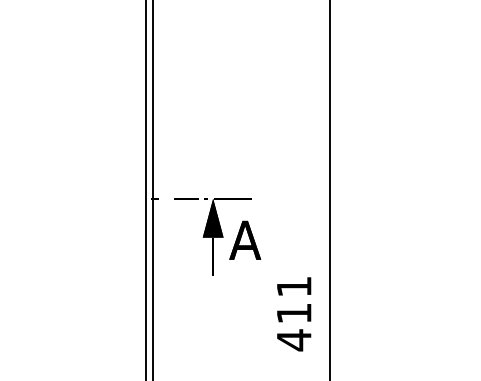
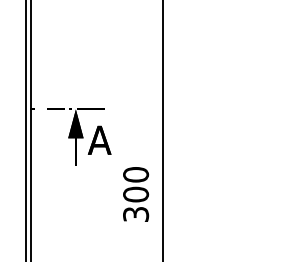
text: (293, 313) -> (135, 194), 411 -> 300

